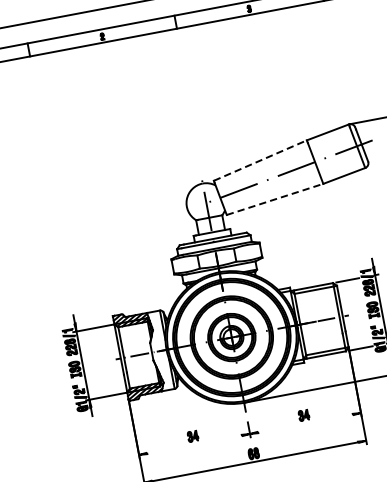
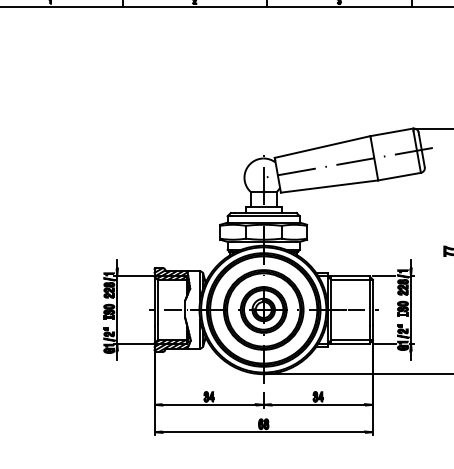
line: (261, 159) -> (323, 146), dashed -> solid
line: (275, 199) -> (330, 186), dashed -> solid
line: (304, 423) -> (317, 404), added
line: (193, 444) -> (208, 404), added

